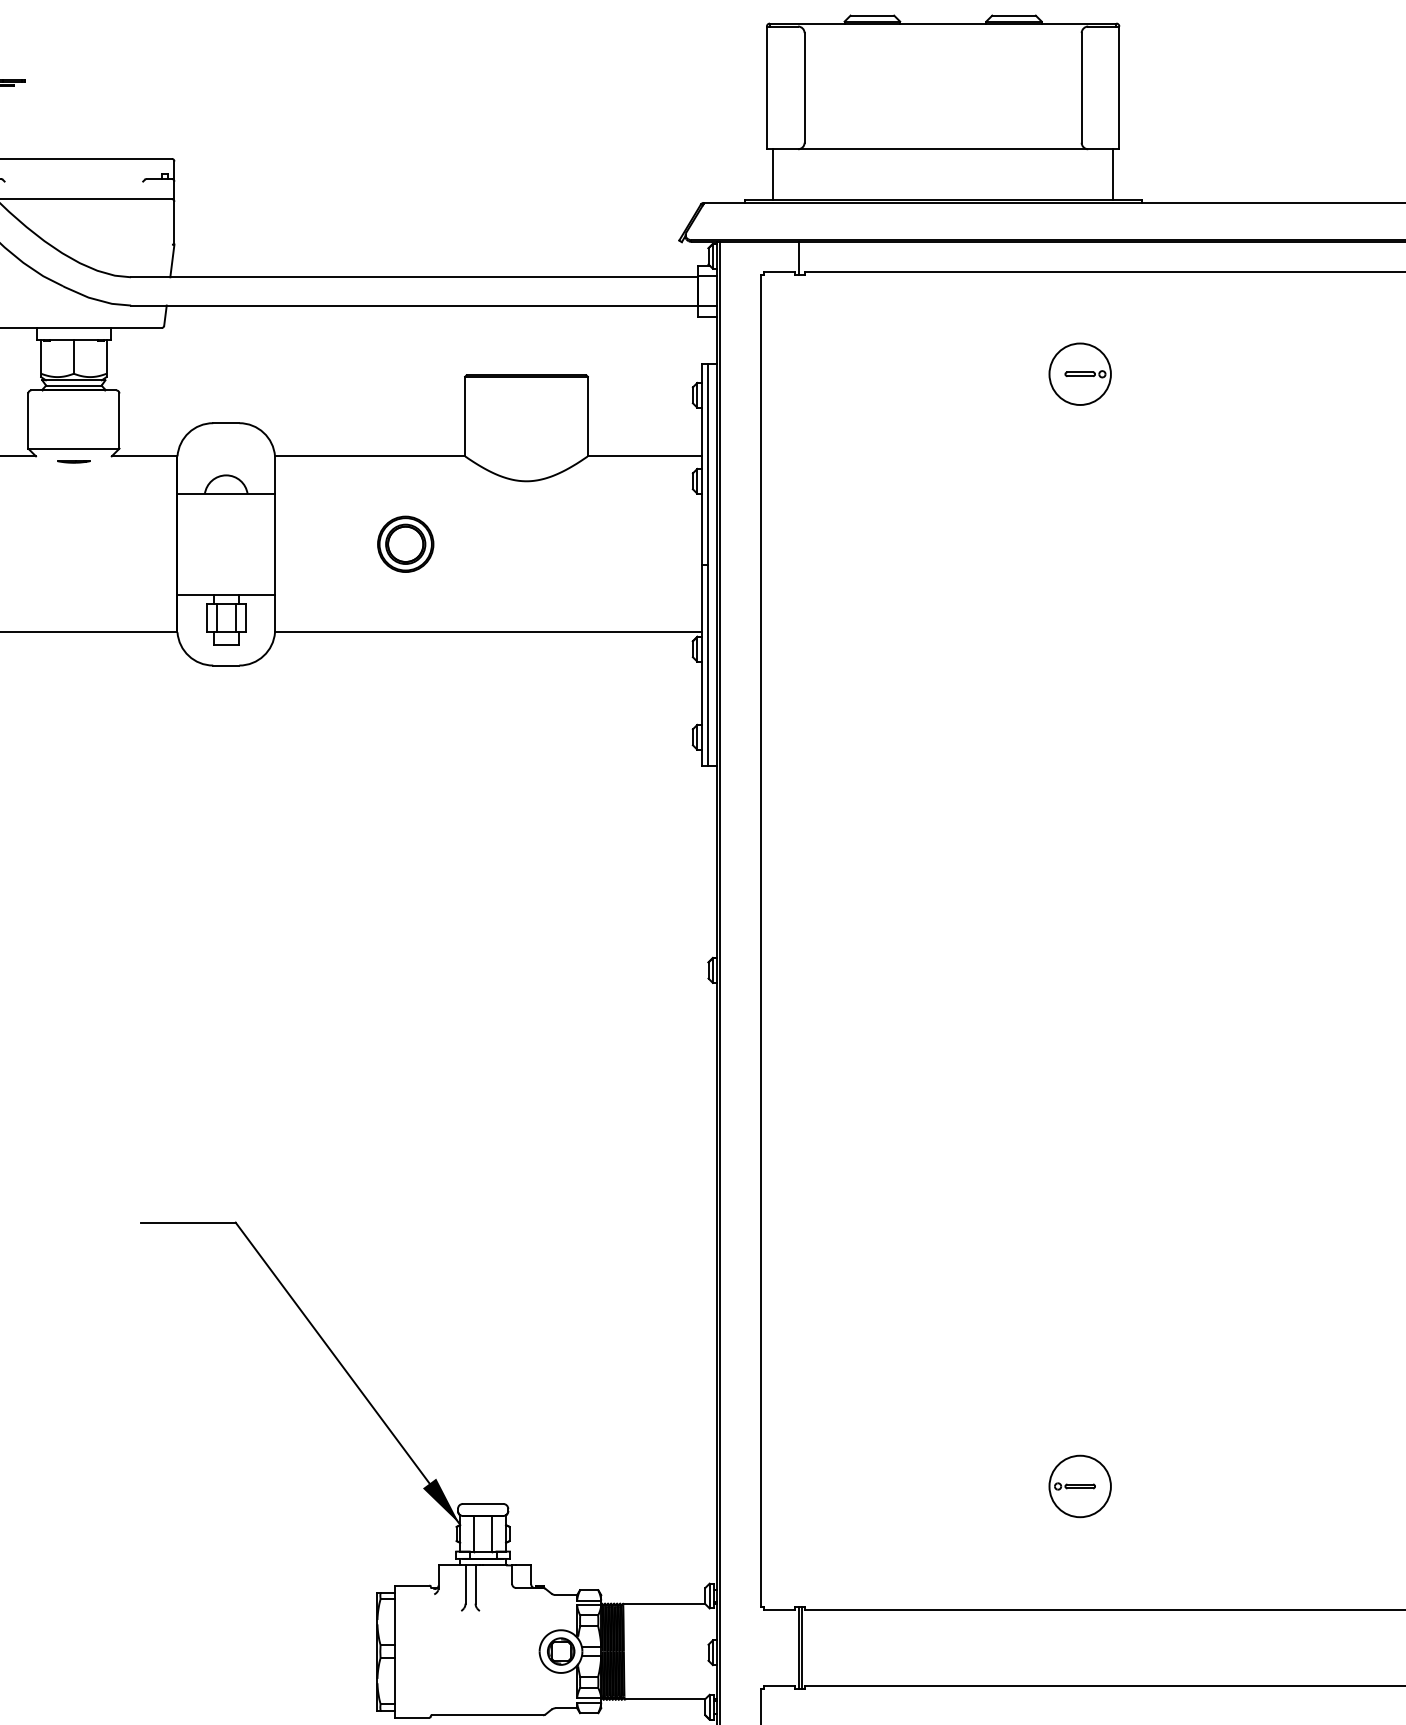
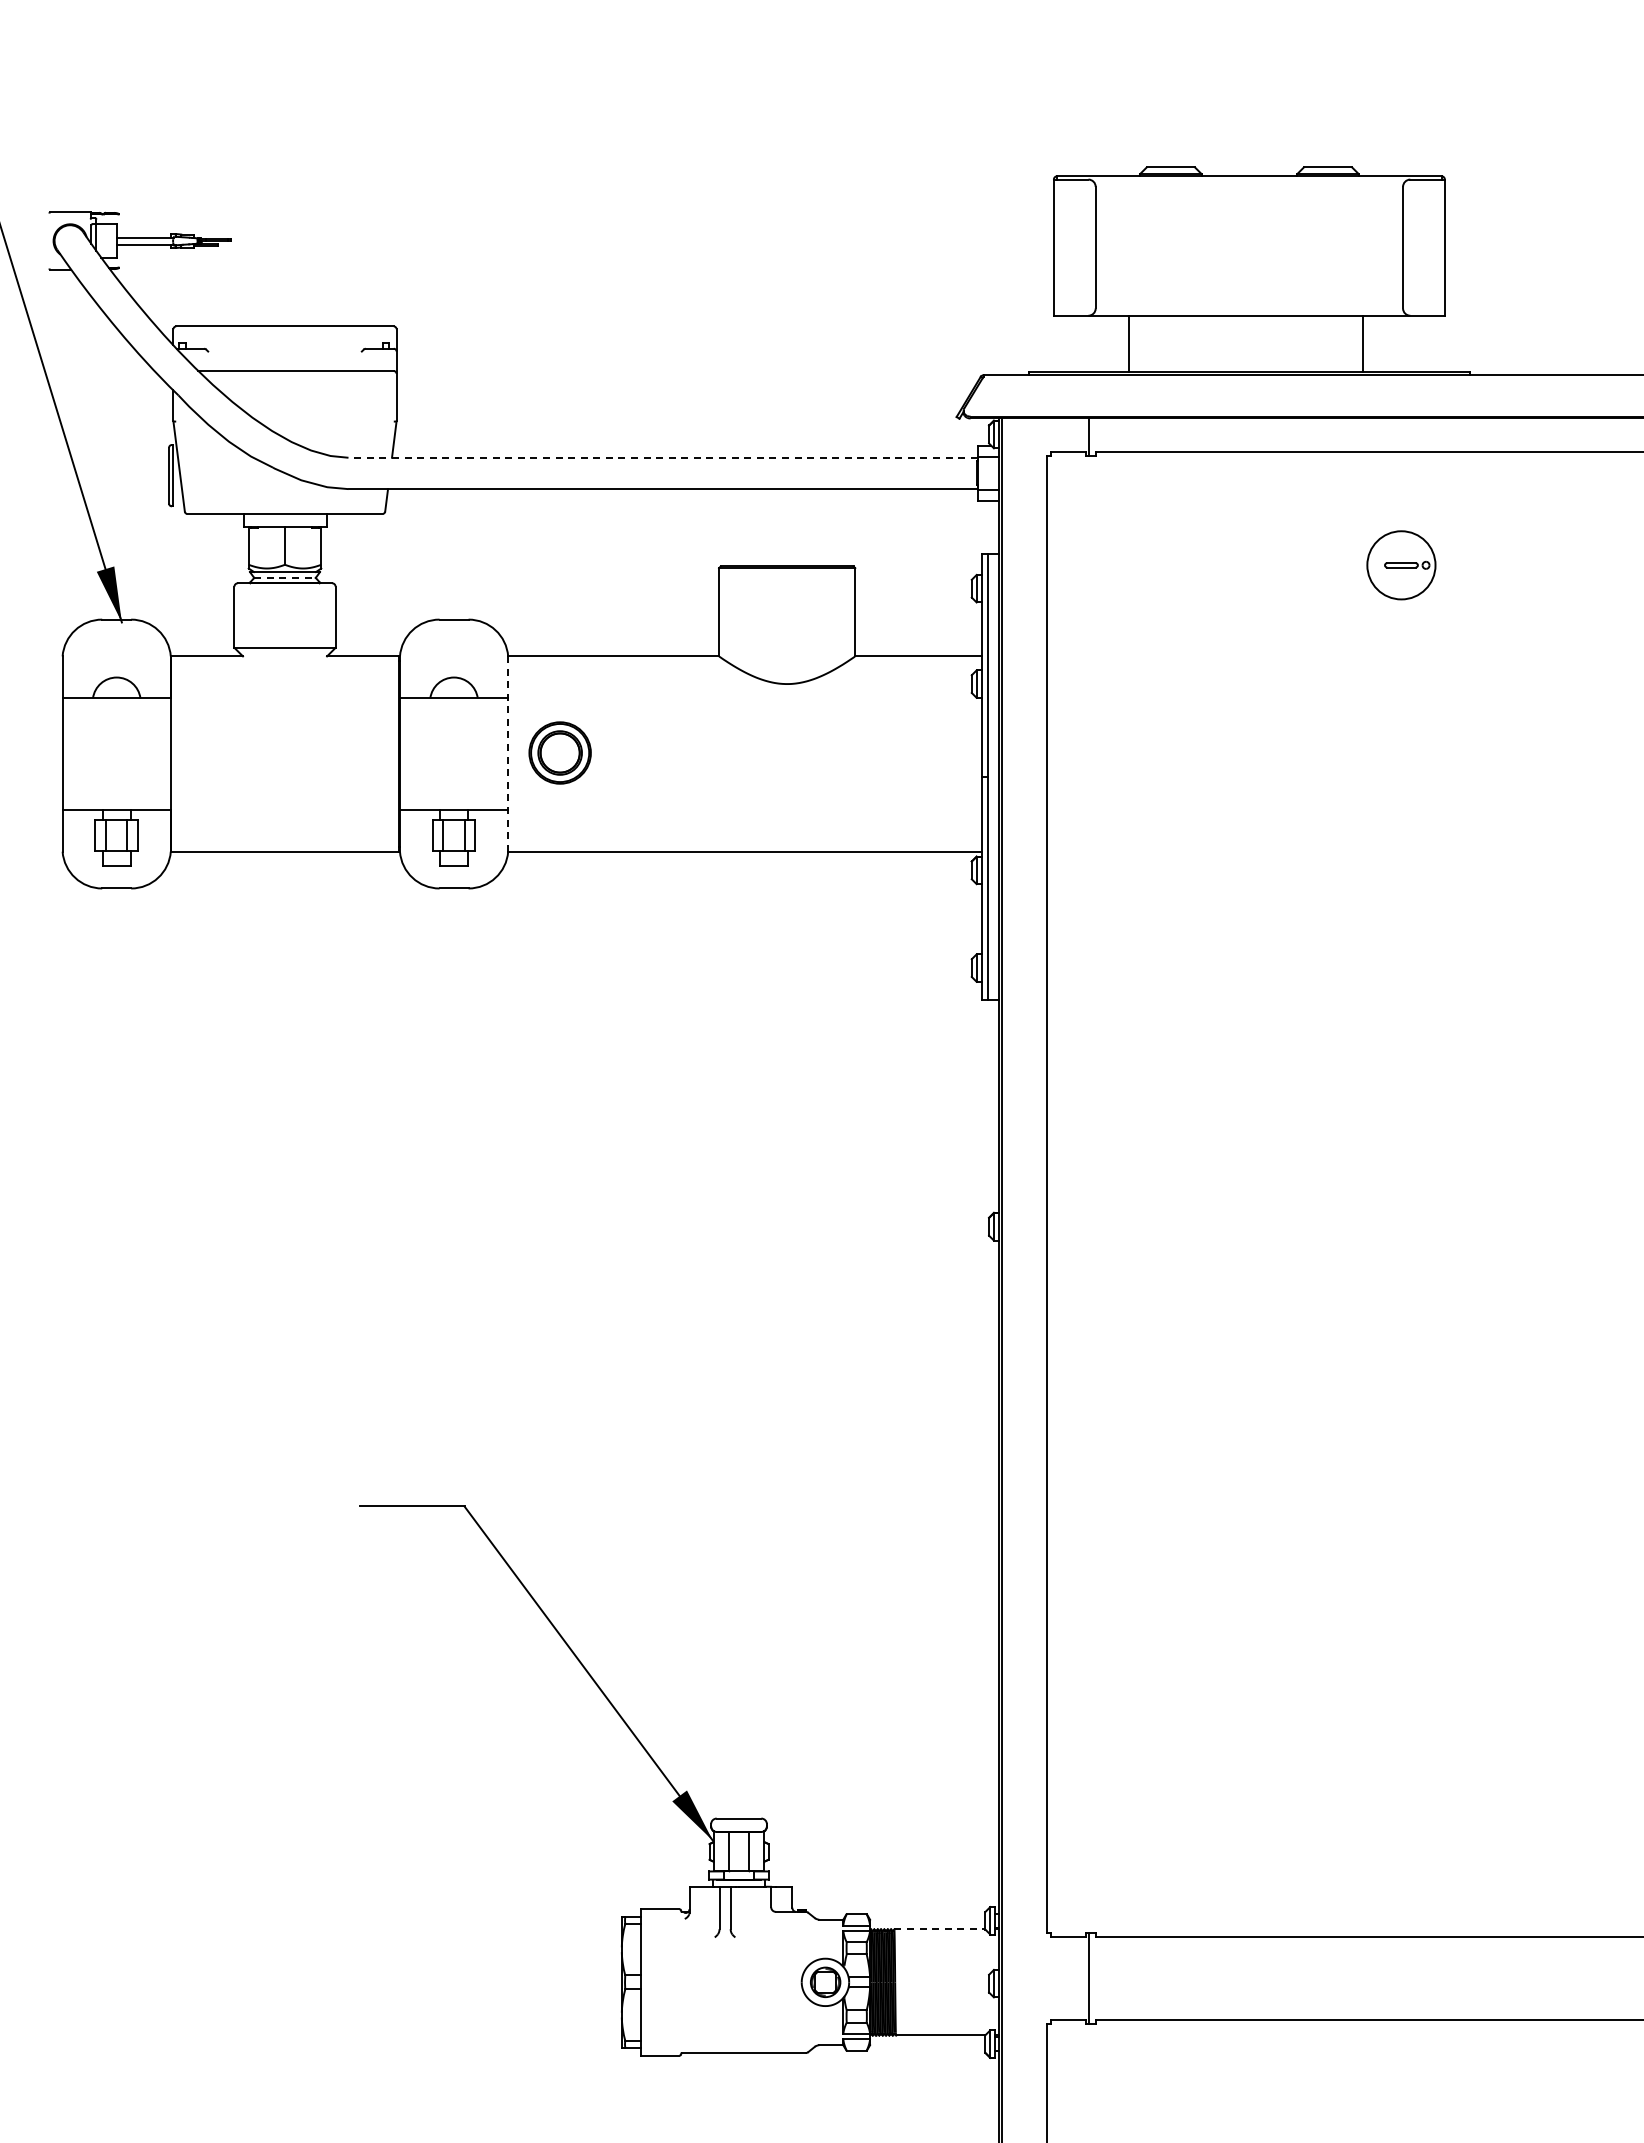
line: (772, 174) -> (1128, 343), moved
line: (1113, 174) -> (1363, 343), moved
line: (415, 277) -> (663, 457), solid -> dashed
line: (74, 385) -> (285, 577), solid -> dashed
line: (73, 461) -> (284, 662), removed
part: (405, 543) -> (559, 752), moved
line: (275, 544) -> (508, 754), solid -> dashed
part: (1080, 1486) -> (1401, 1799), removed
line: (663, 1603) -> (939, 1929), solid -> dashed
line: (801, 1648) -> (1092, 1978), removed

